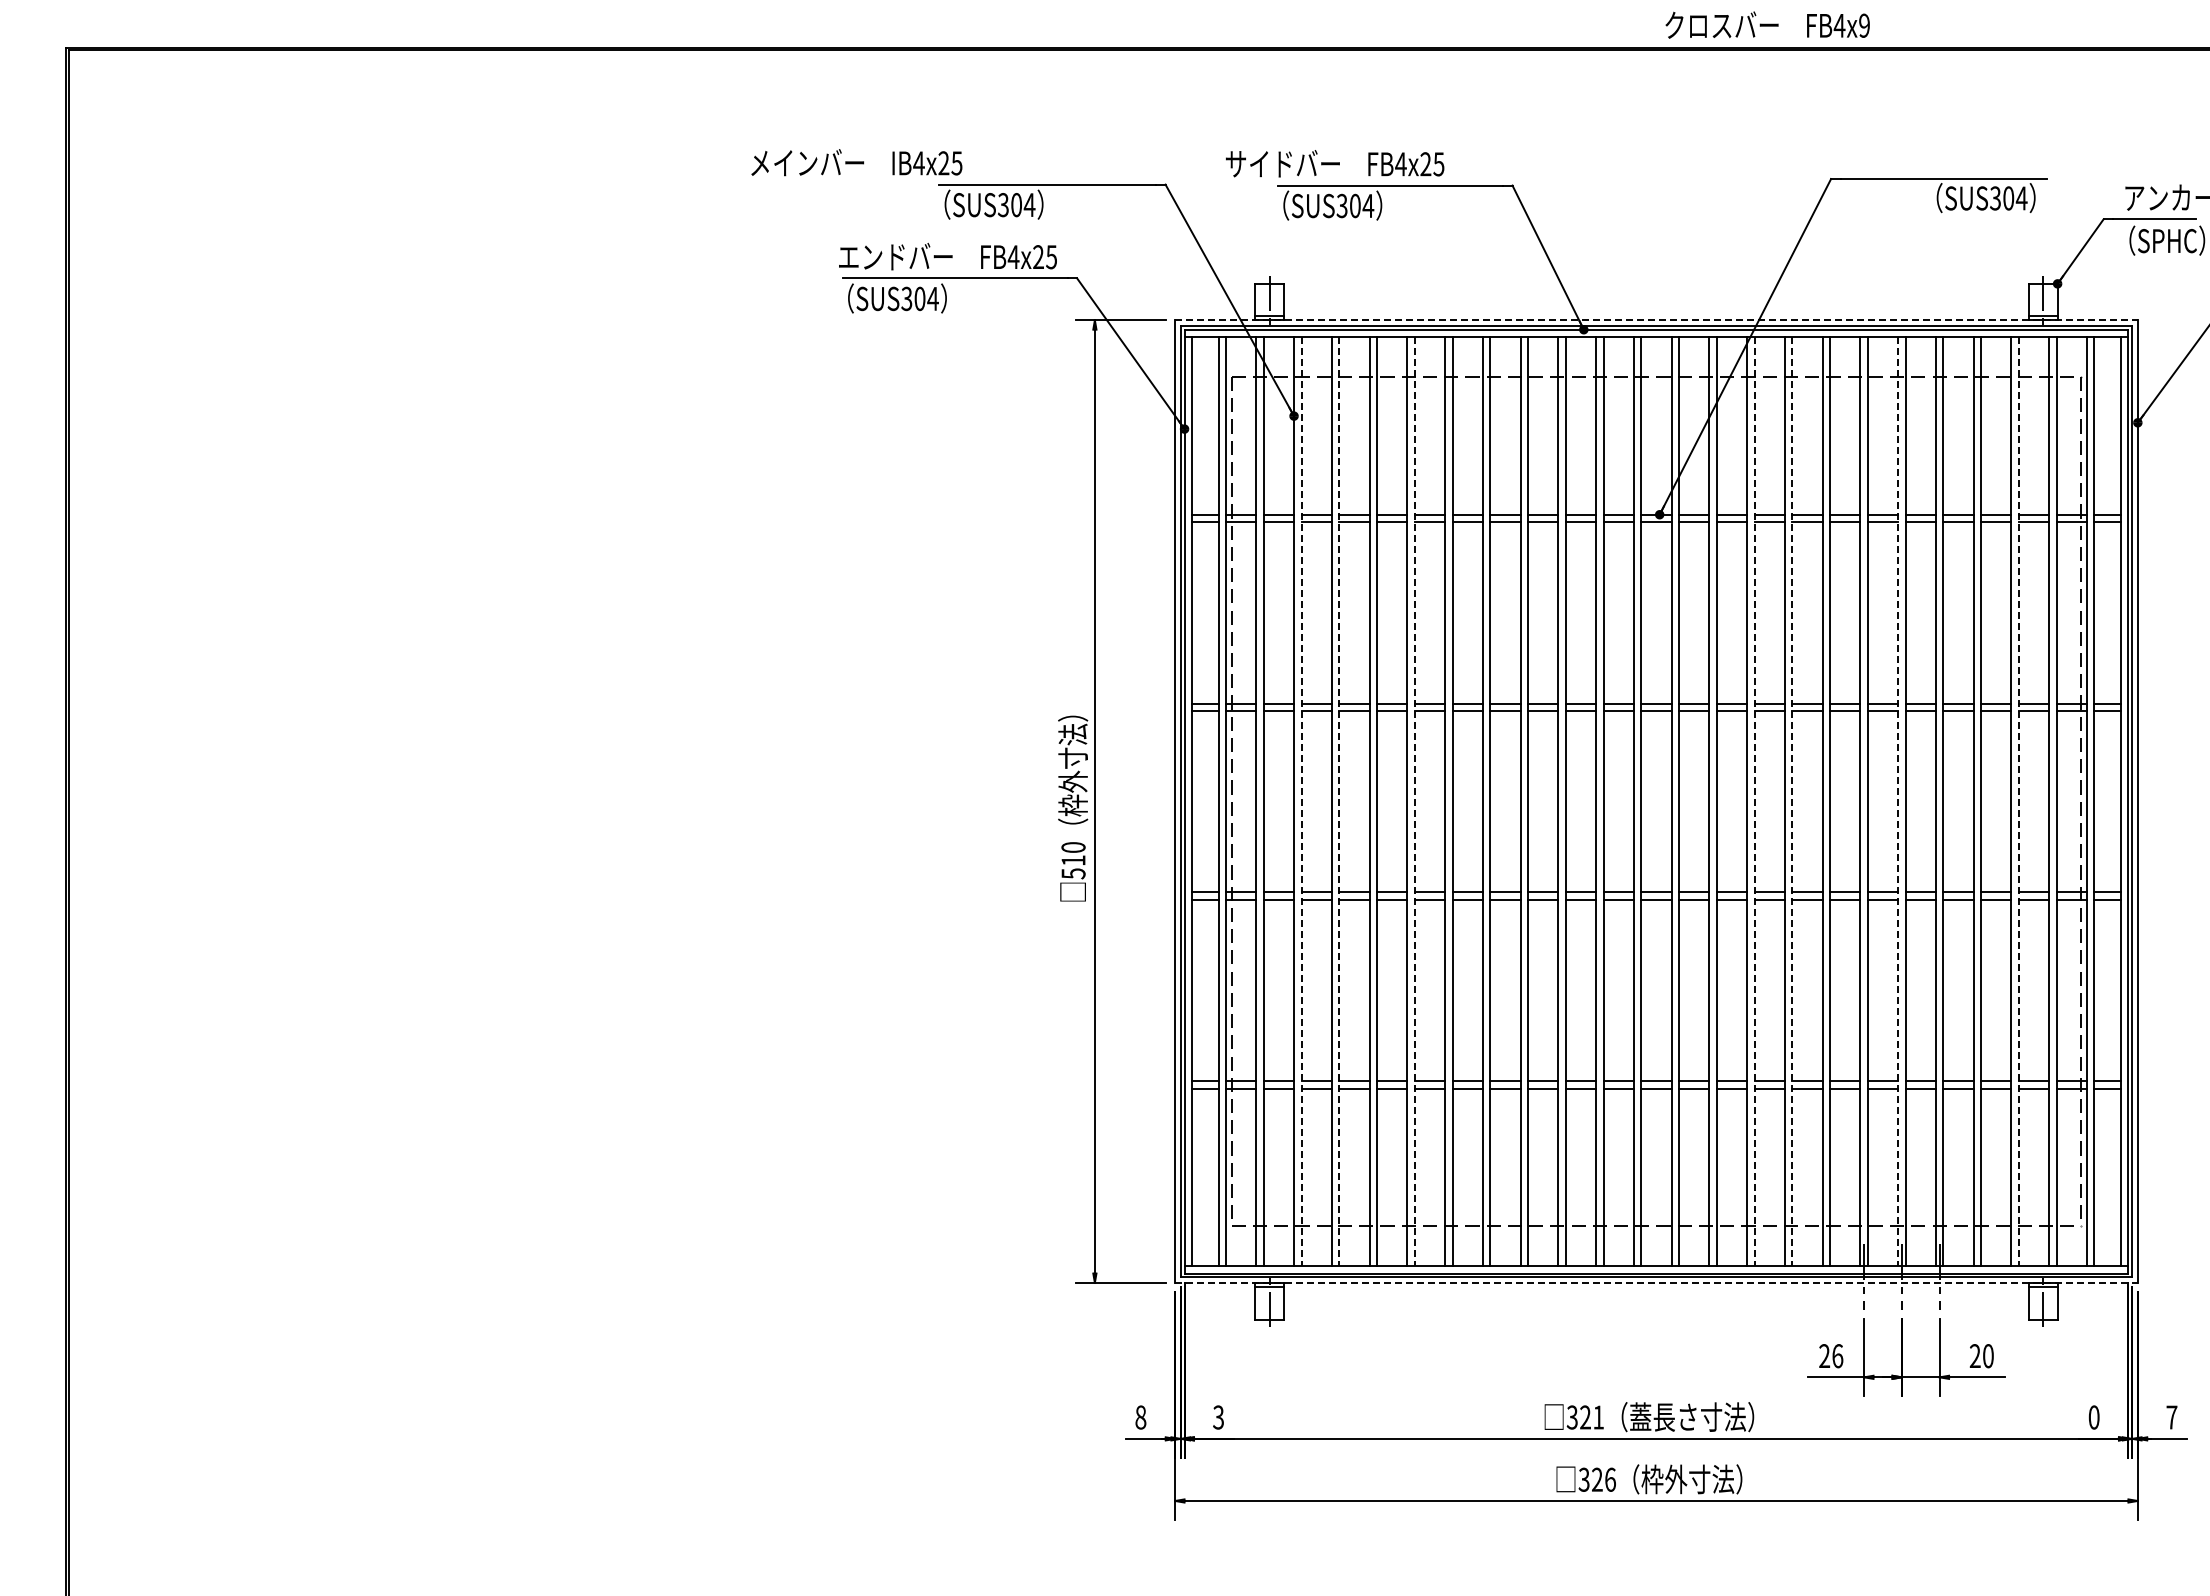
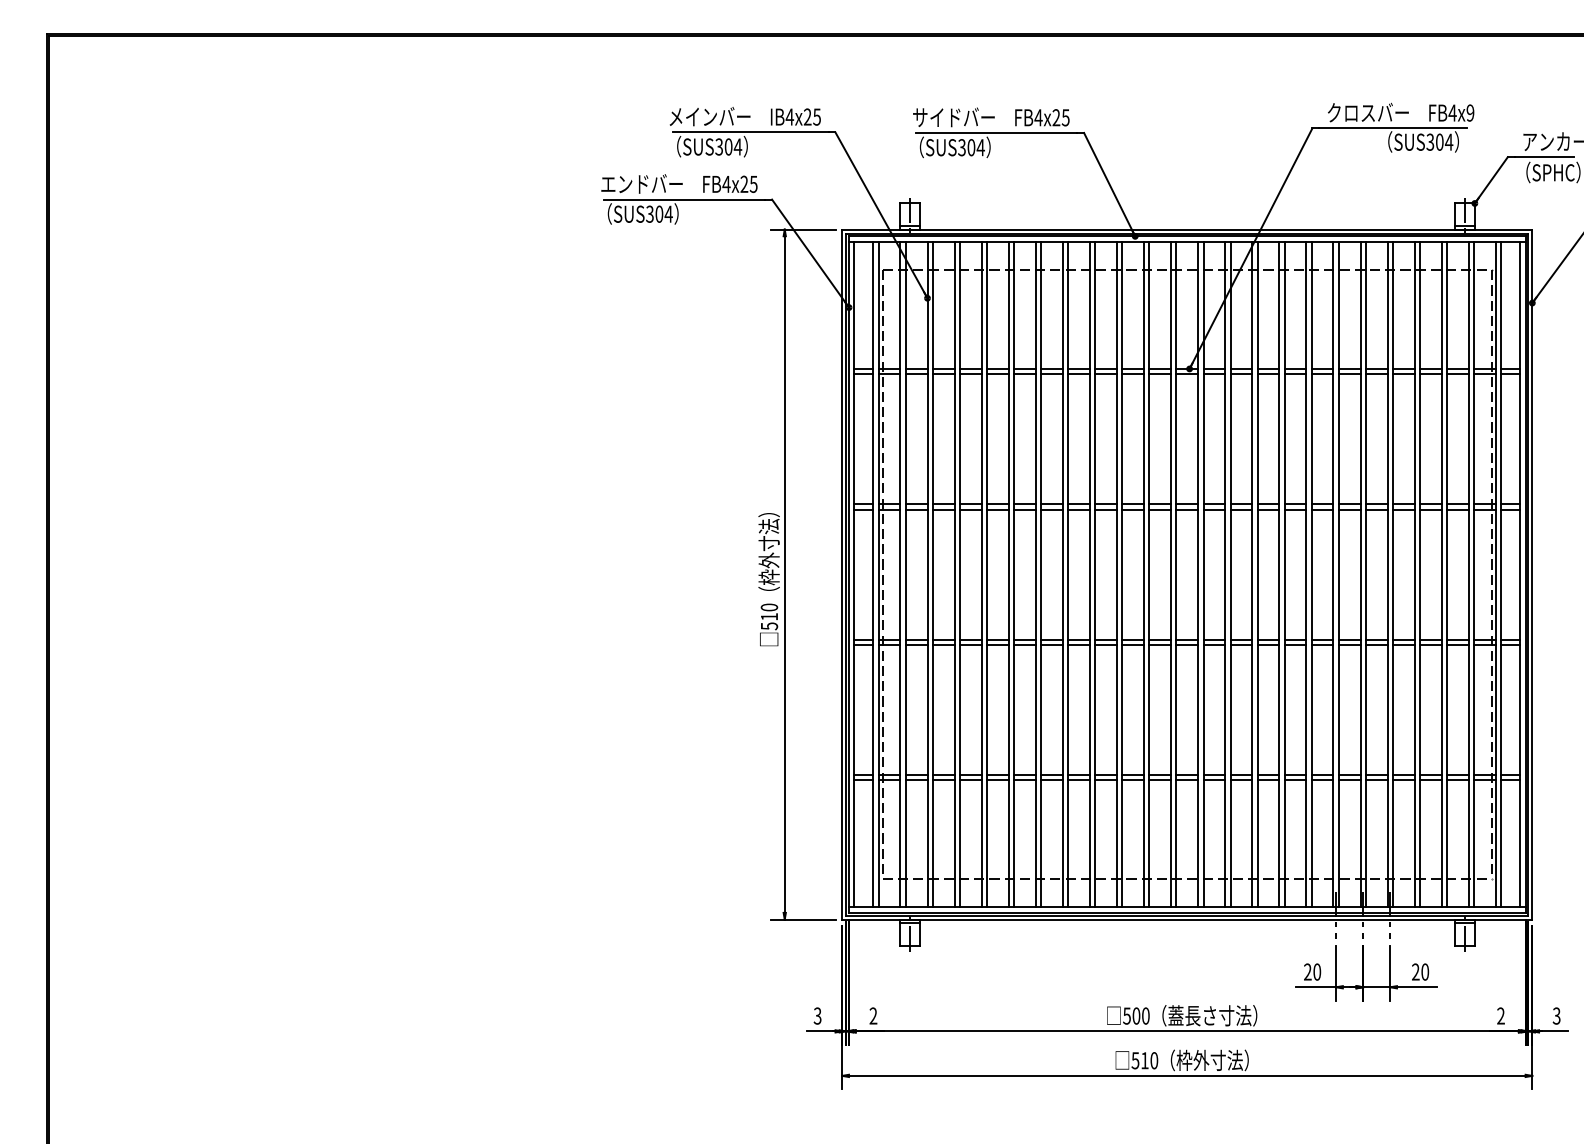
text: (1767, 24) -> (1400, 112), moved
text: (856, 162) -> (745, 116), moved
text: (1335, 163) -> (991, 117), moved
line: (1656, 320) -> (1187, 229), dashed -> solid
line: (1301, 802) -> (932, 575), dashed -> solid
line: (1339, 802) -> (960, 575), dashed -> solid
line: (1414, 802) -> (1013, 575), dashed -> solid
line: (1754, 802) -> (1257, 575), dashed -> solid
line: (1792, 802) -> (1284, 575), dashed -> solid
line: (1898, 802) -> (1360, 575), dashed -> solid
line: (2018, 802) -> (1446, 575), dashed -> solid
line: (1656, 1283) -> (1187, 920), dashed -> solid
text: (1837, 1356) -> (1317, 972), 26 -> 20
text: (1140, 1417) -> (817, 1016), 8 -> 3
text: (1218, 1417) -> (873, 1016), 3 -> 2
text: (1585, 1417) -> (1136, 1016), 321 -> 500
text: (2093, 1417) -> (1500, 1016), 0 -> 2
text: (2171, 1417) -> (1556, 1016), 7 -> 3
text: (1597, 1479) -> (1145, 1060), 326 -> 510

